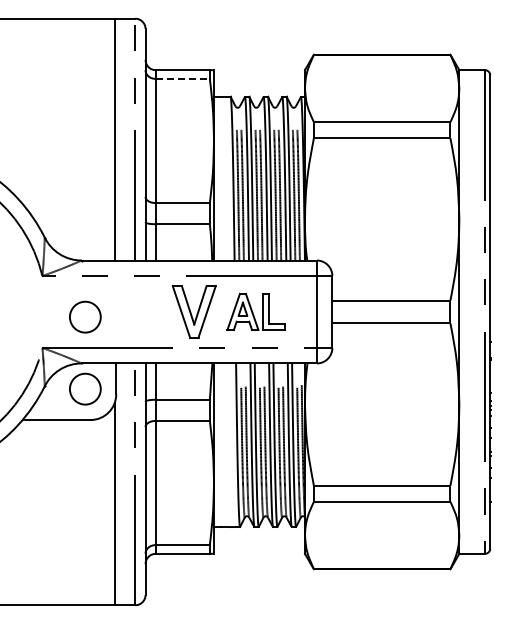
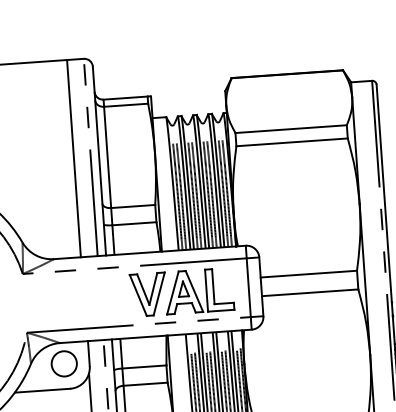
line: (183, 78) -> (126, 104), dashed -> solid
part: (256, 311) -> (199, 290), size x1.43
circle: (85, 316) -> (60, 304), removed

